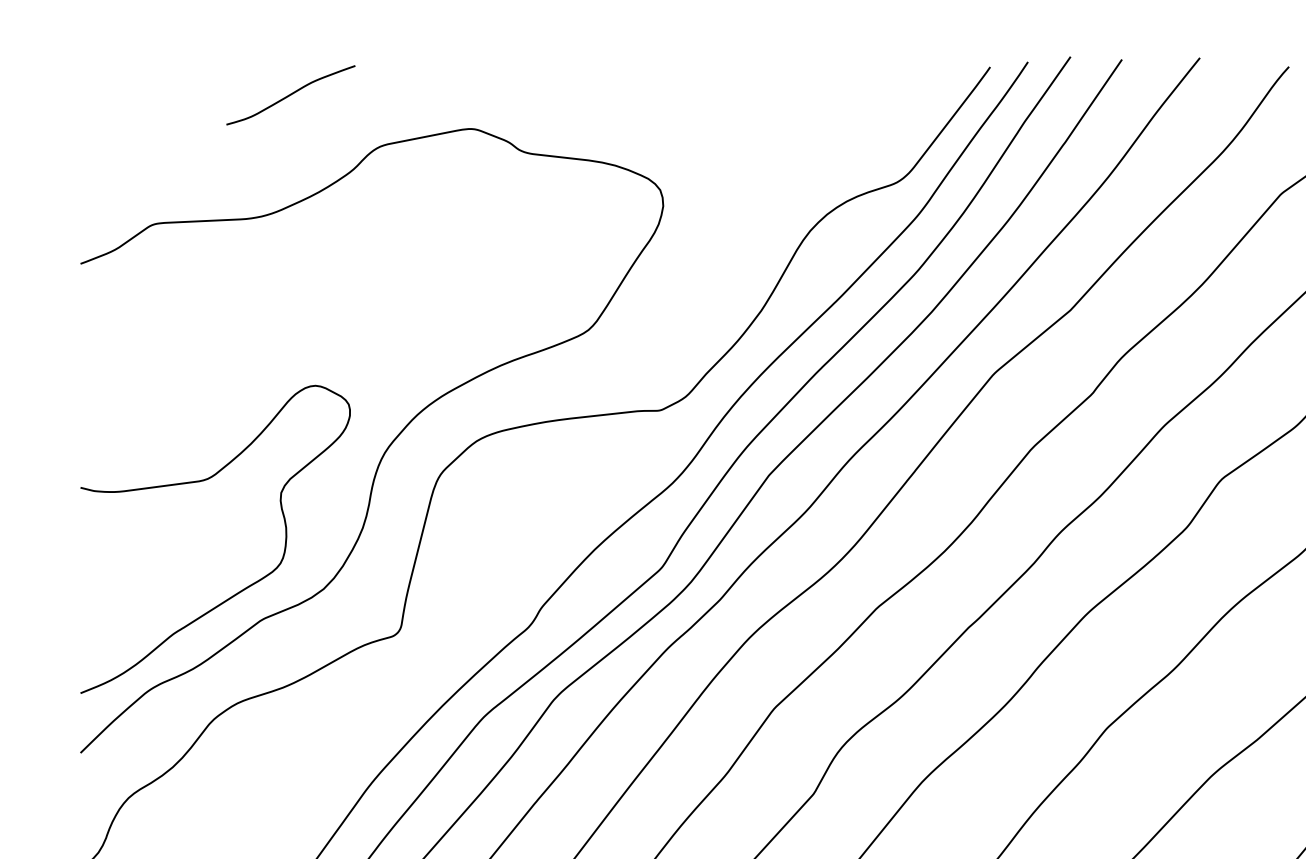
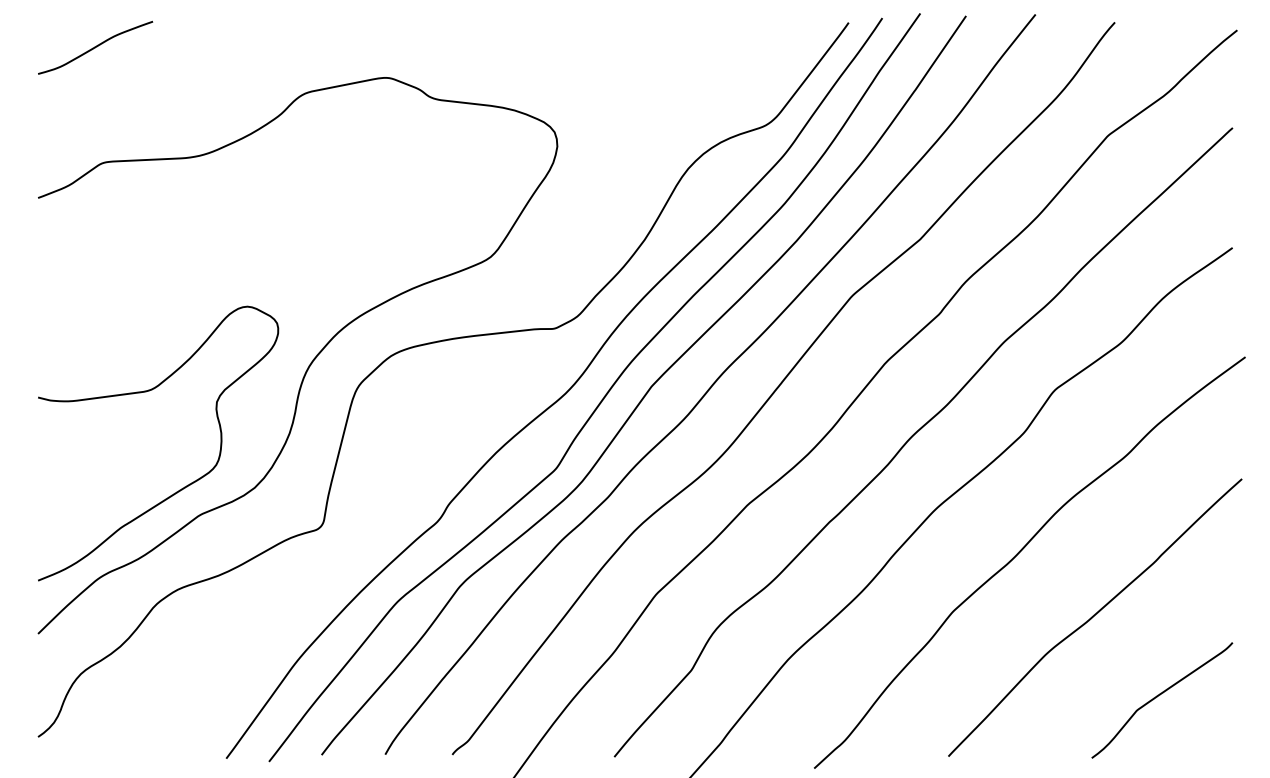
curve: (290, 94) -> (95, 47), moved

